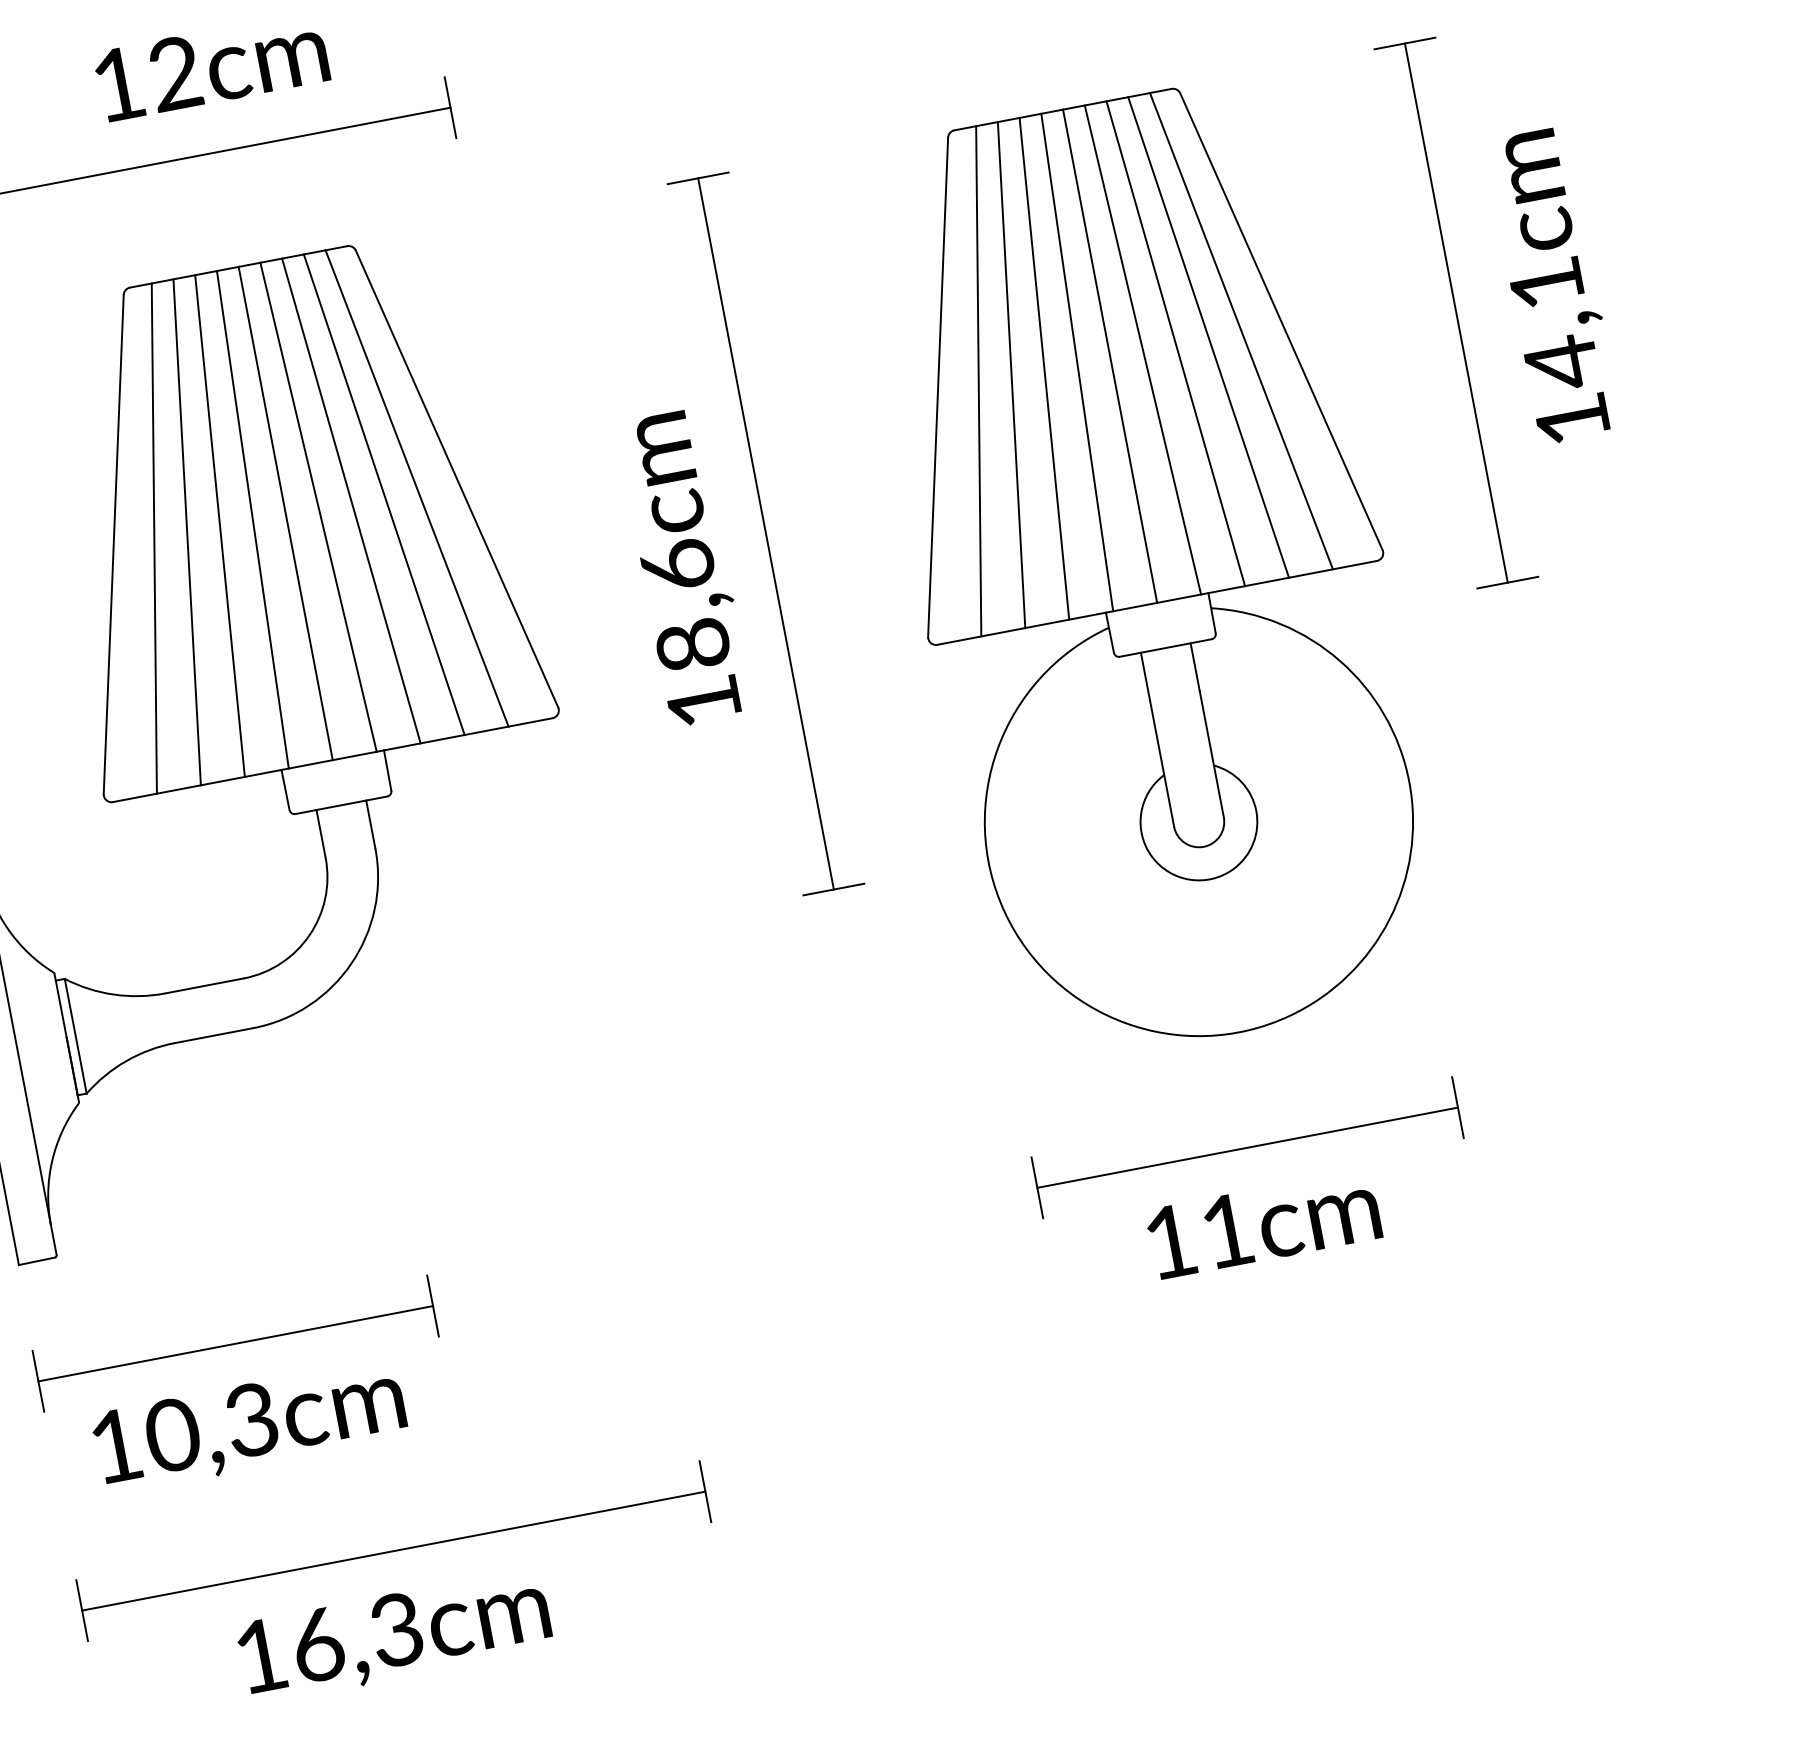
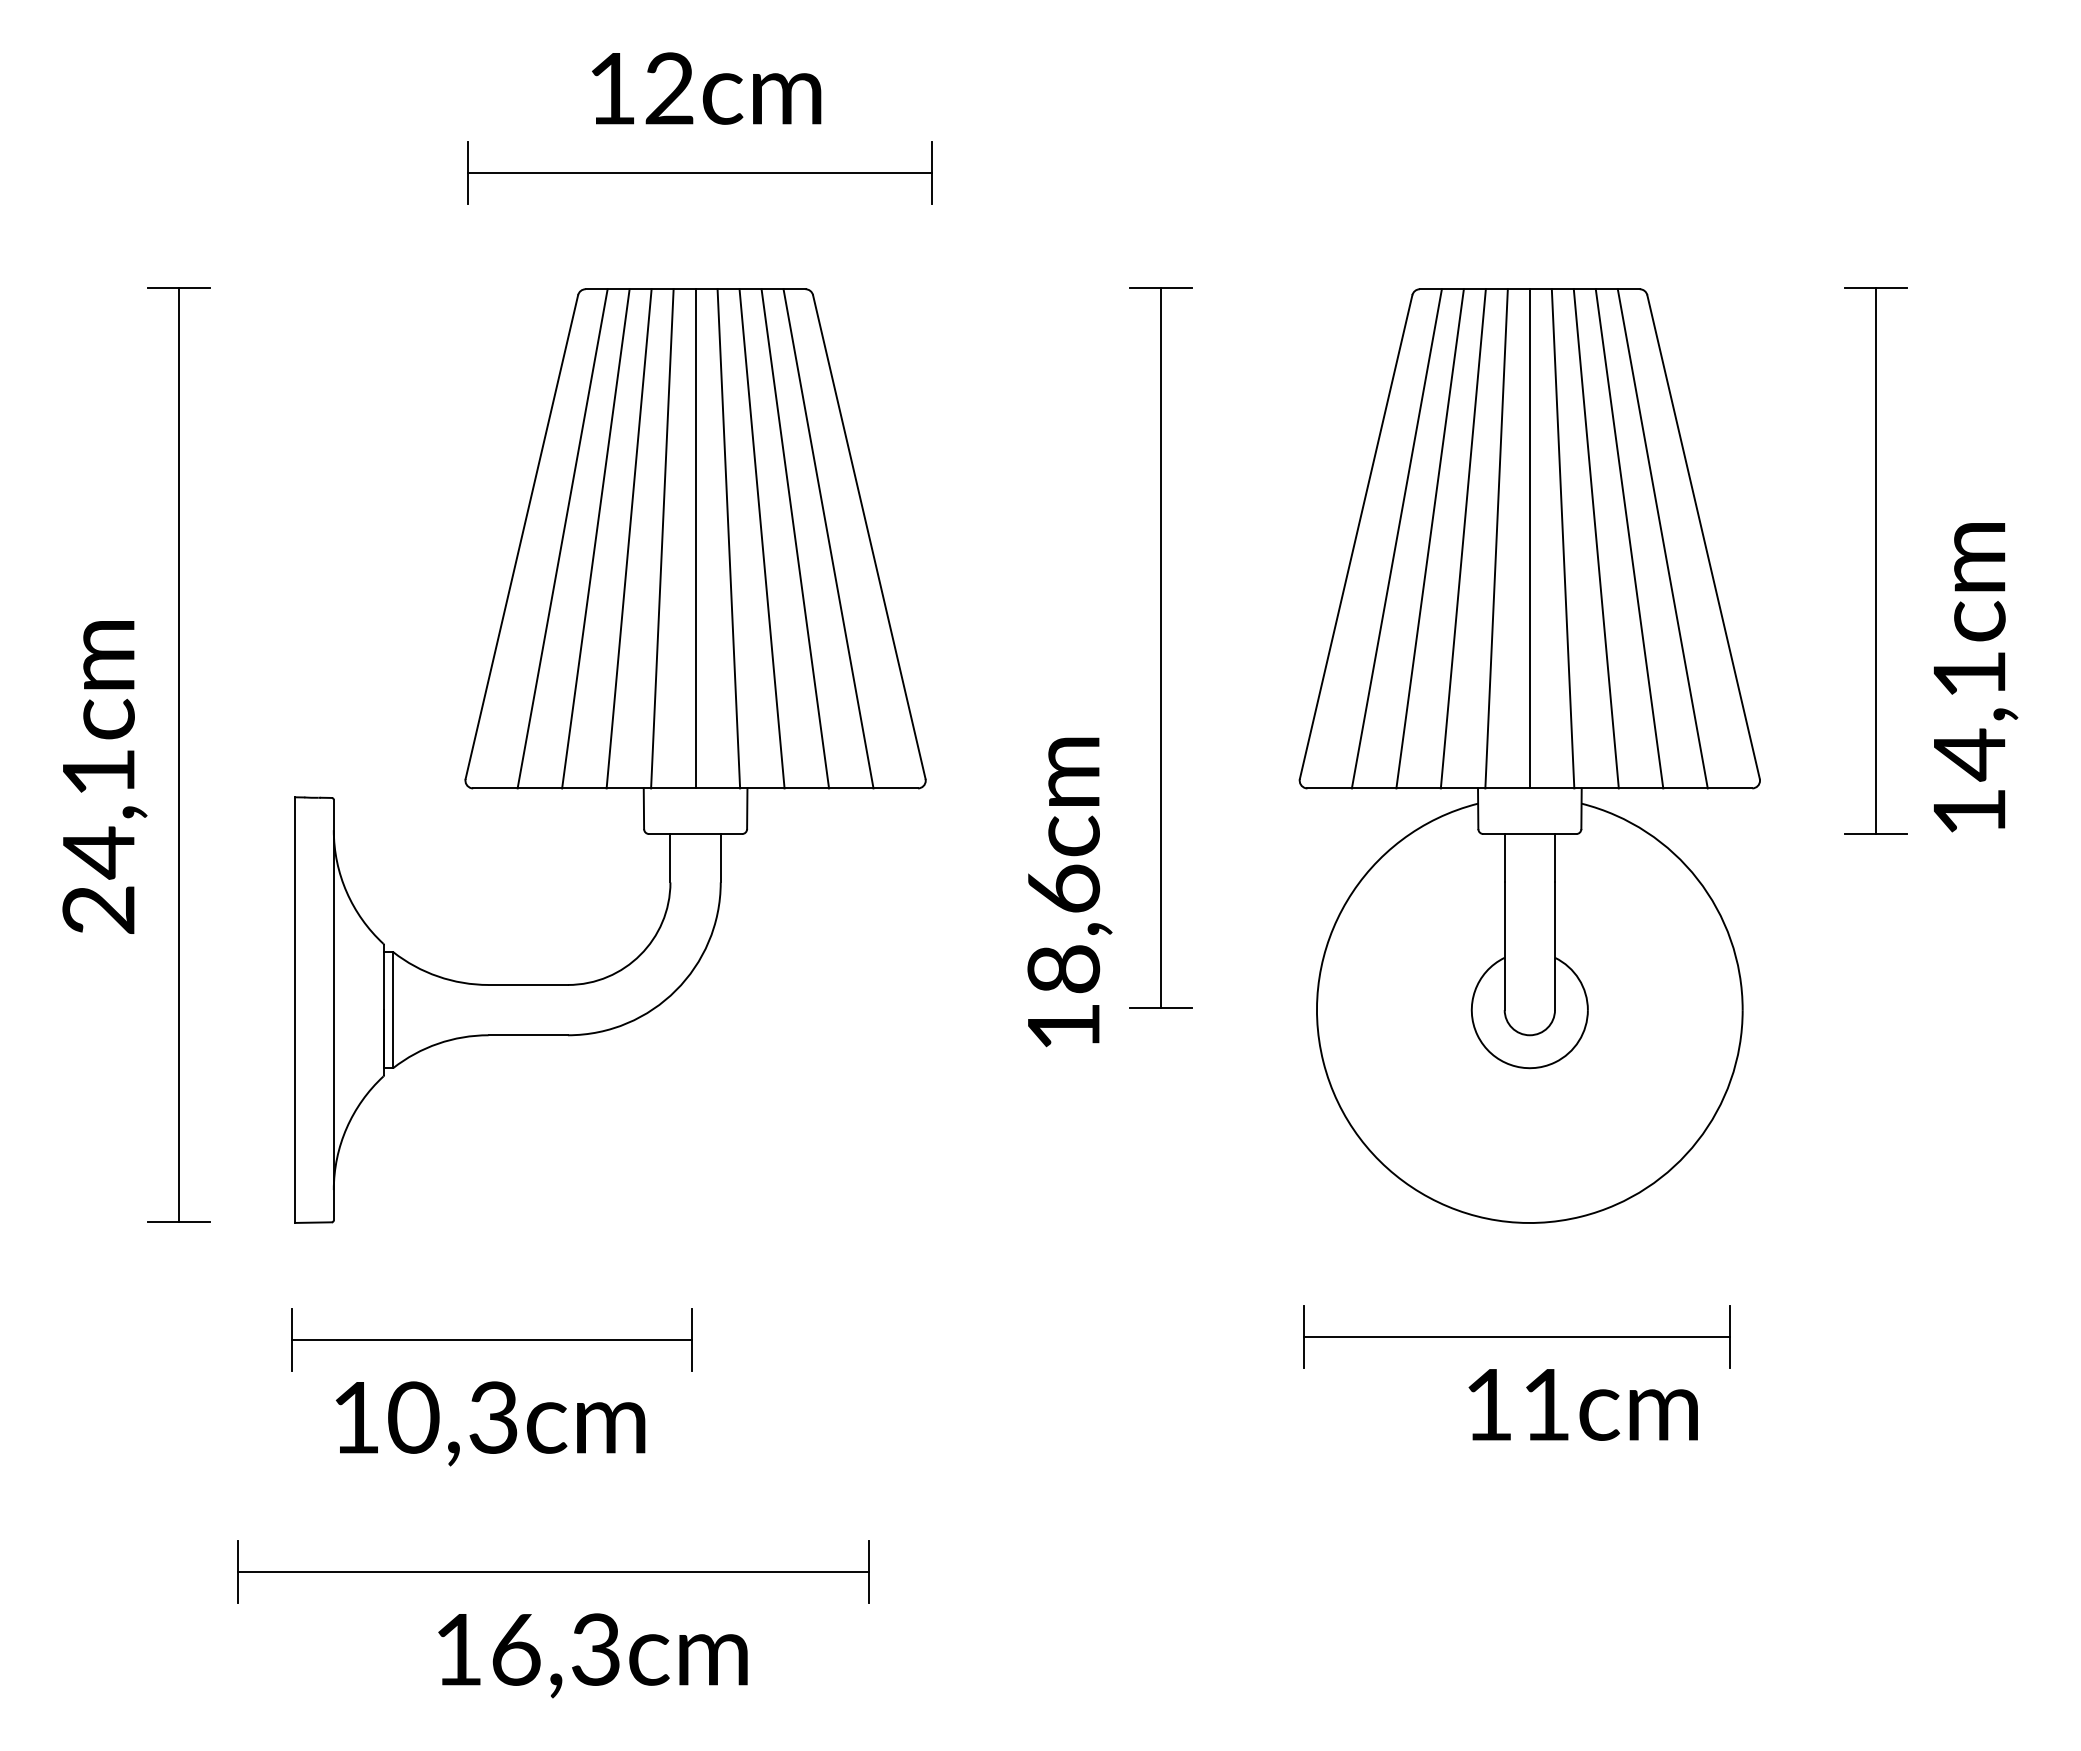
text: (1554, 285) -> (1976, 677), moved
text: (684, 568) -> (1069, 892), moved
text: (1262, 1223) -> (1582, 1404), moved
part: (393, 1550) -> (553, 1571), moved

